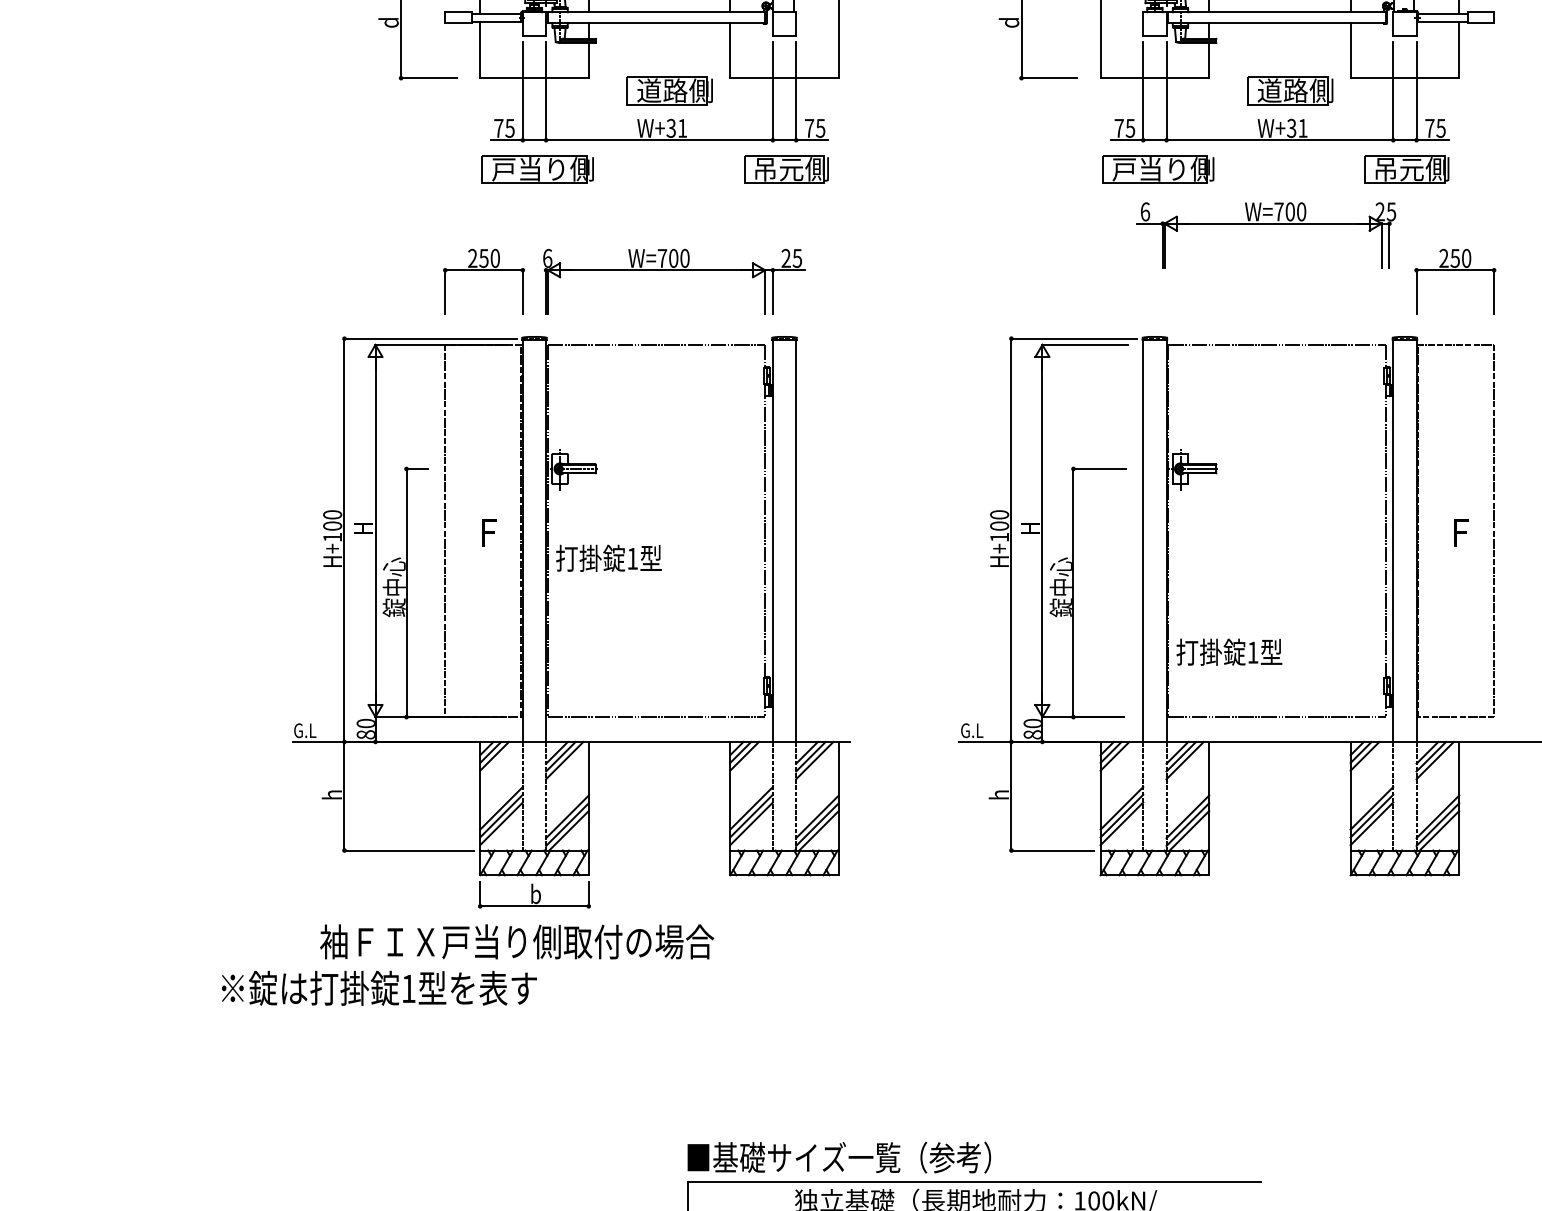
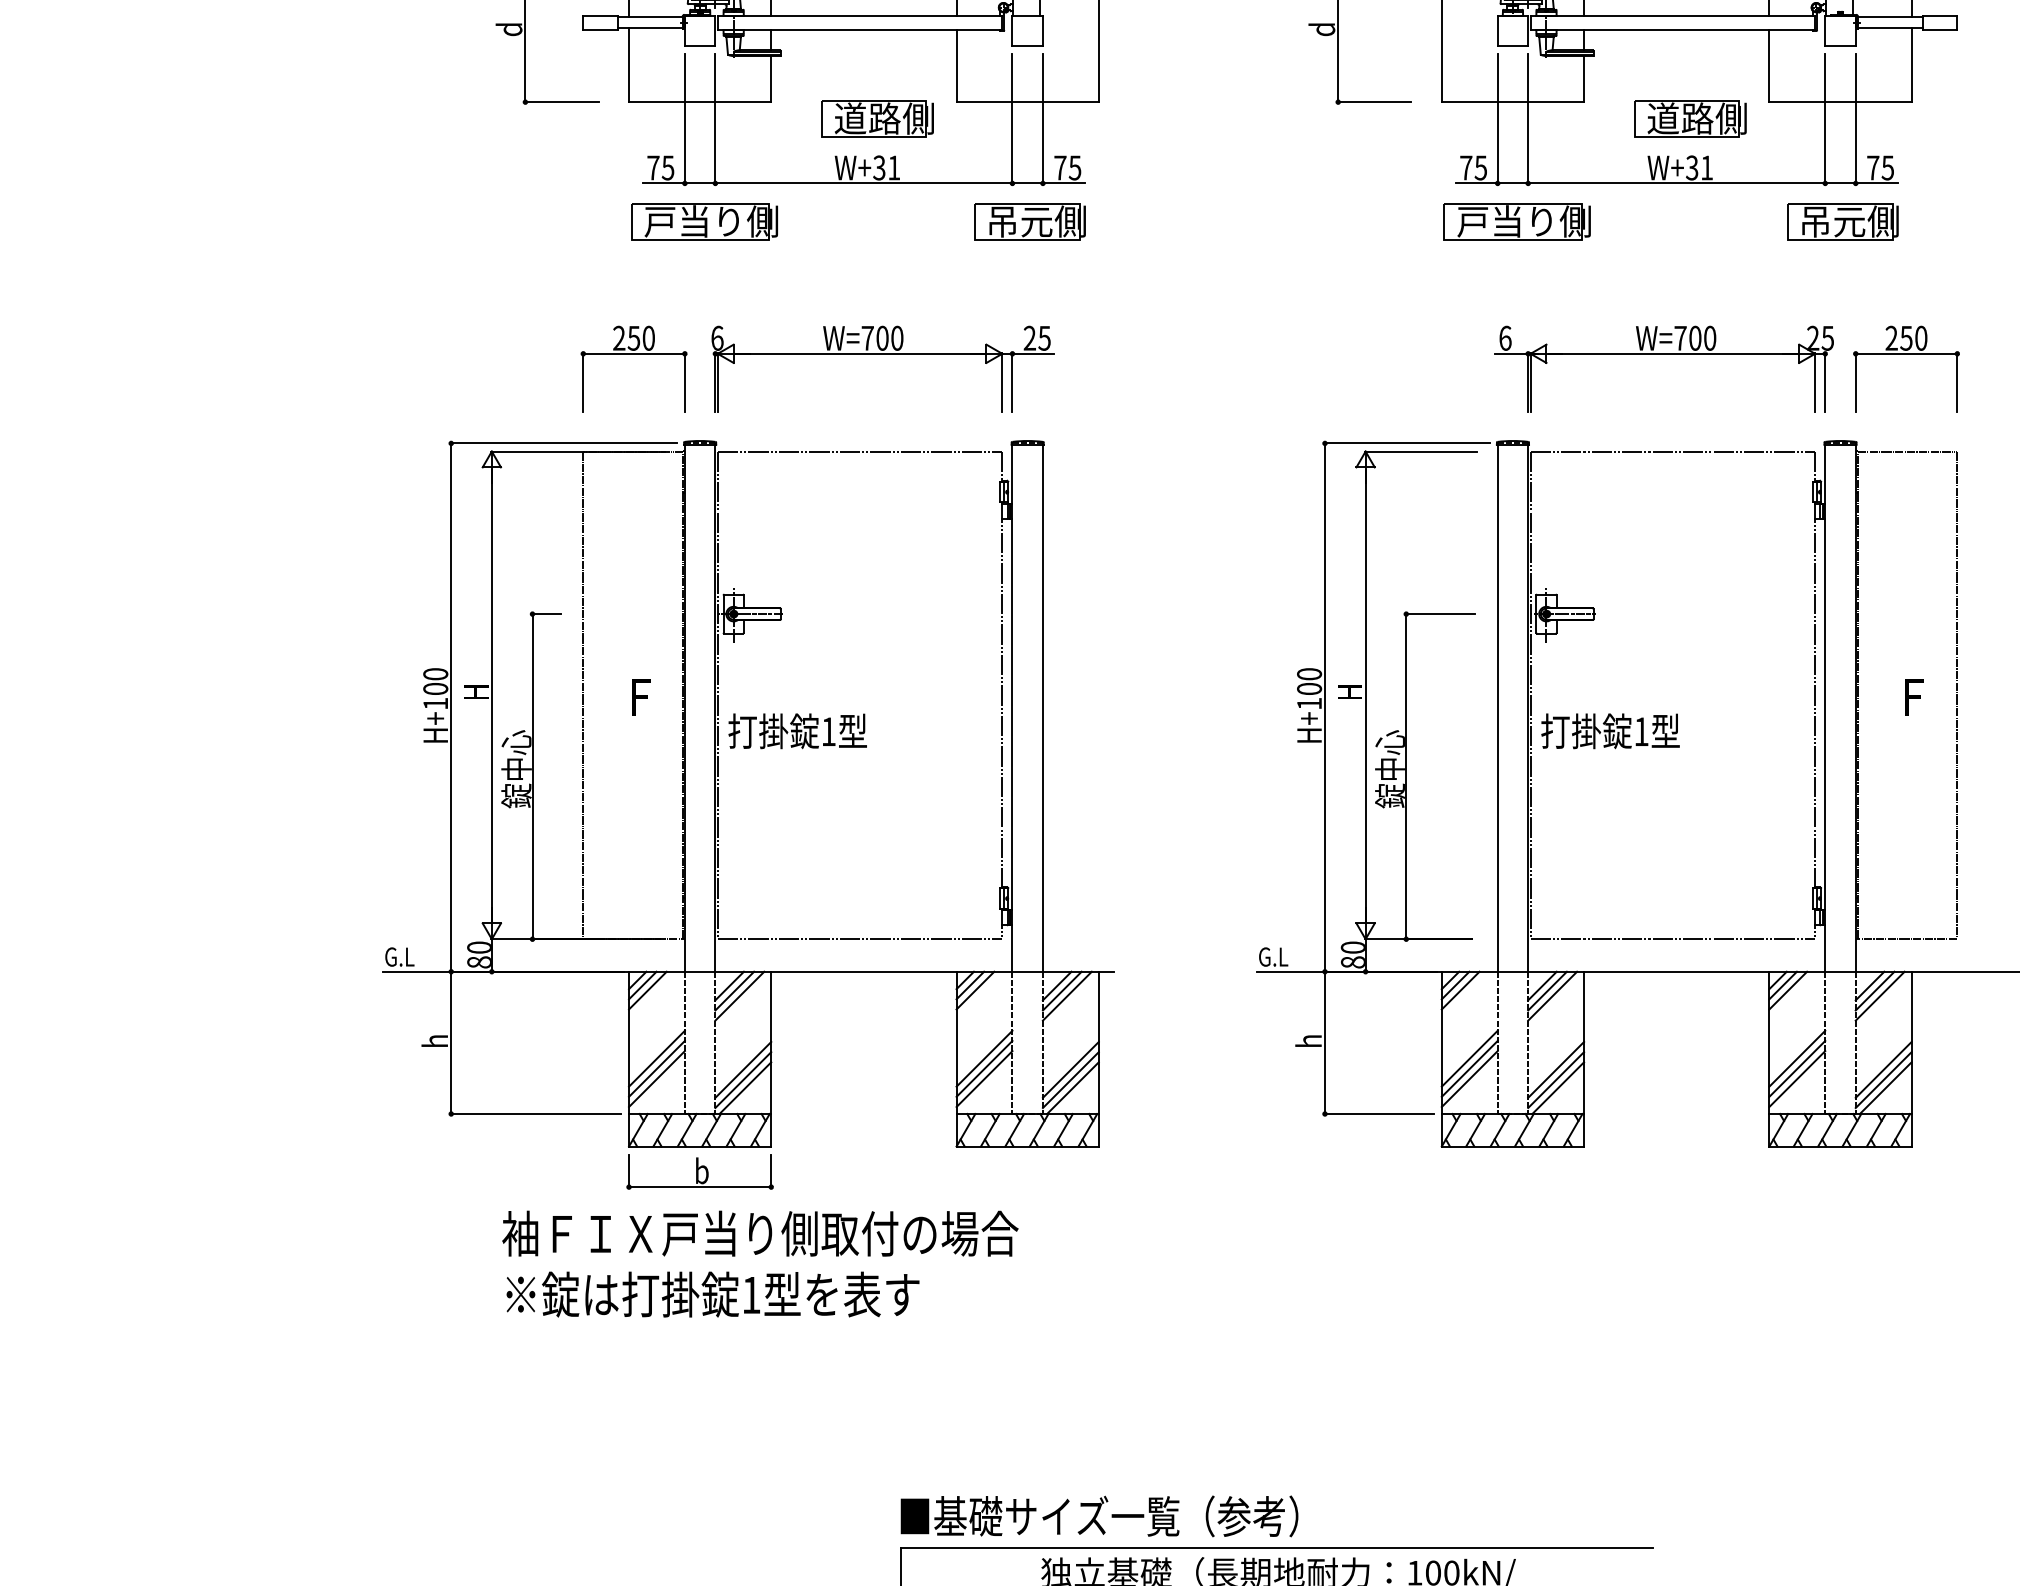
part: (1266, 224) -> (1663, 354), moved
text: (1229, 652) -> (1610, 731), moved
text: (517, 941) -> (760, 1233), moved
text: (379, 988) -> (712, 1294), moved

